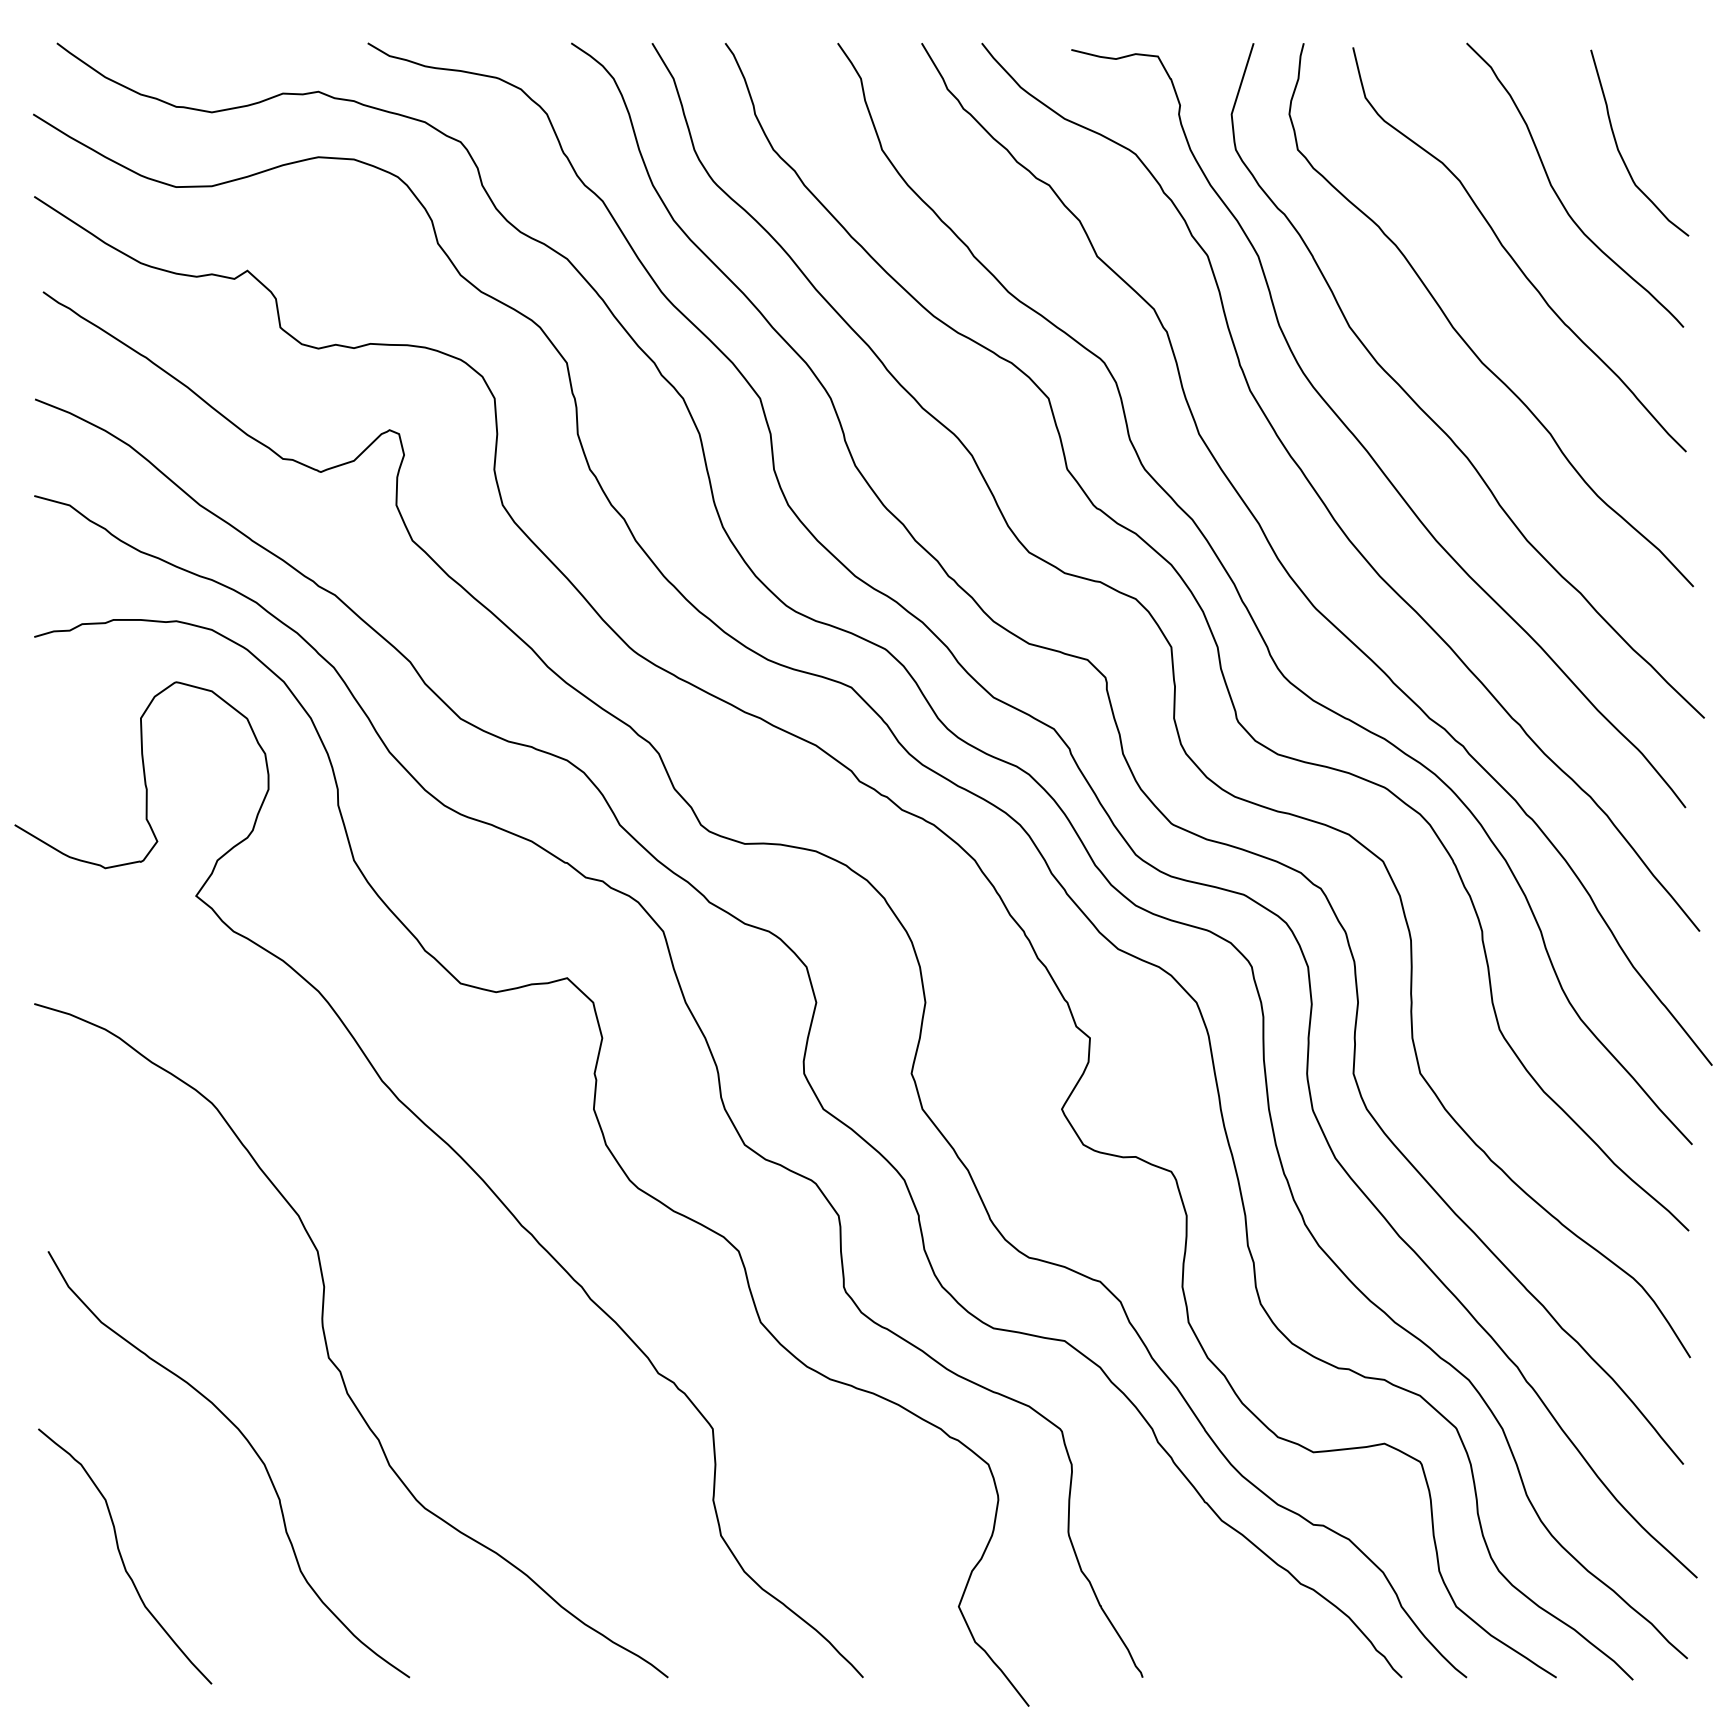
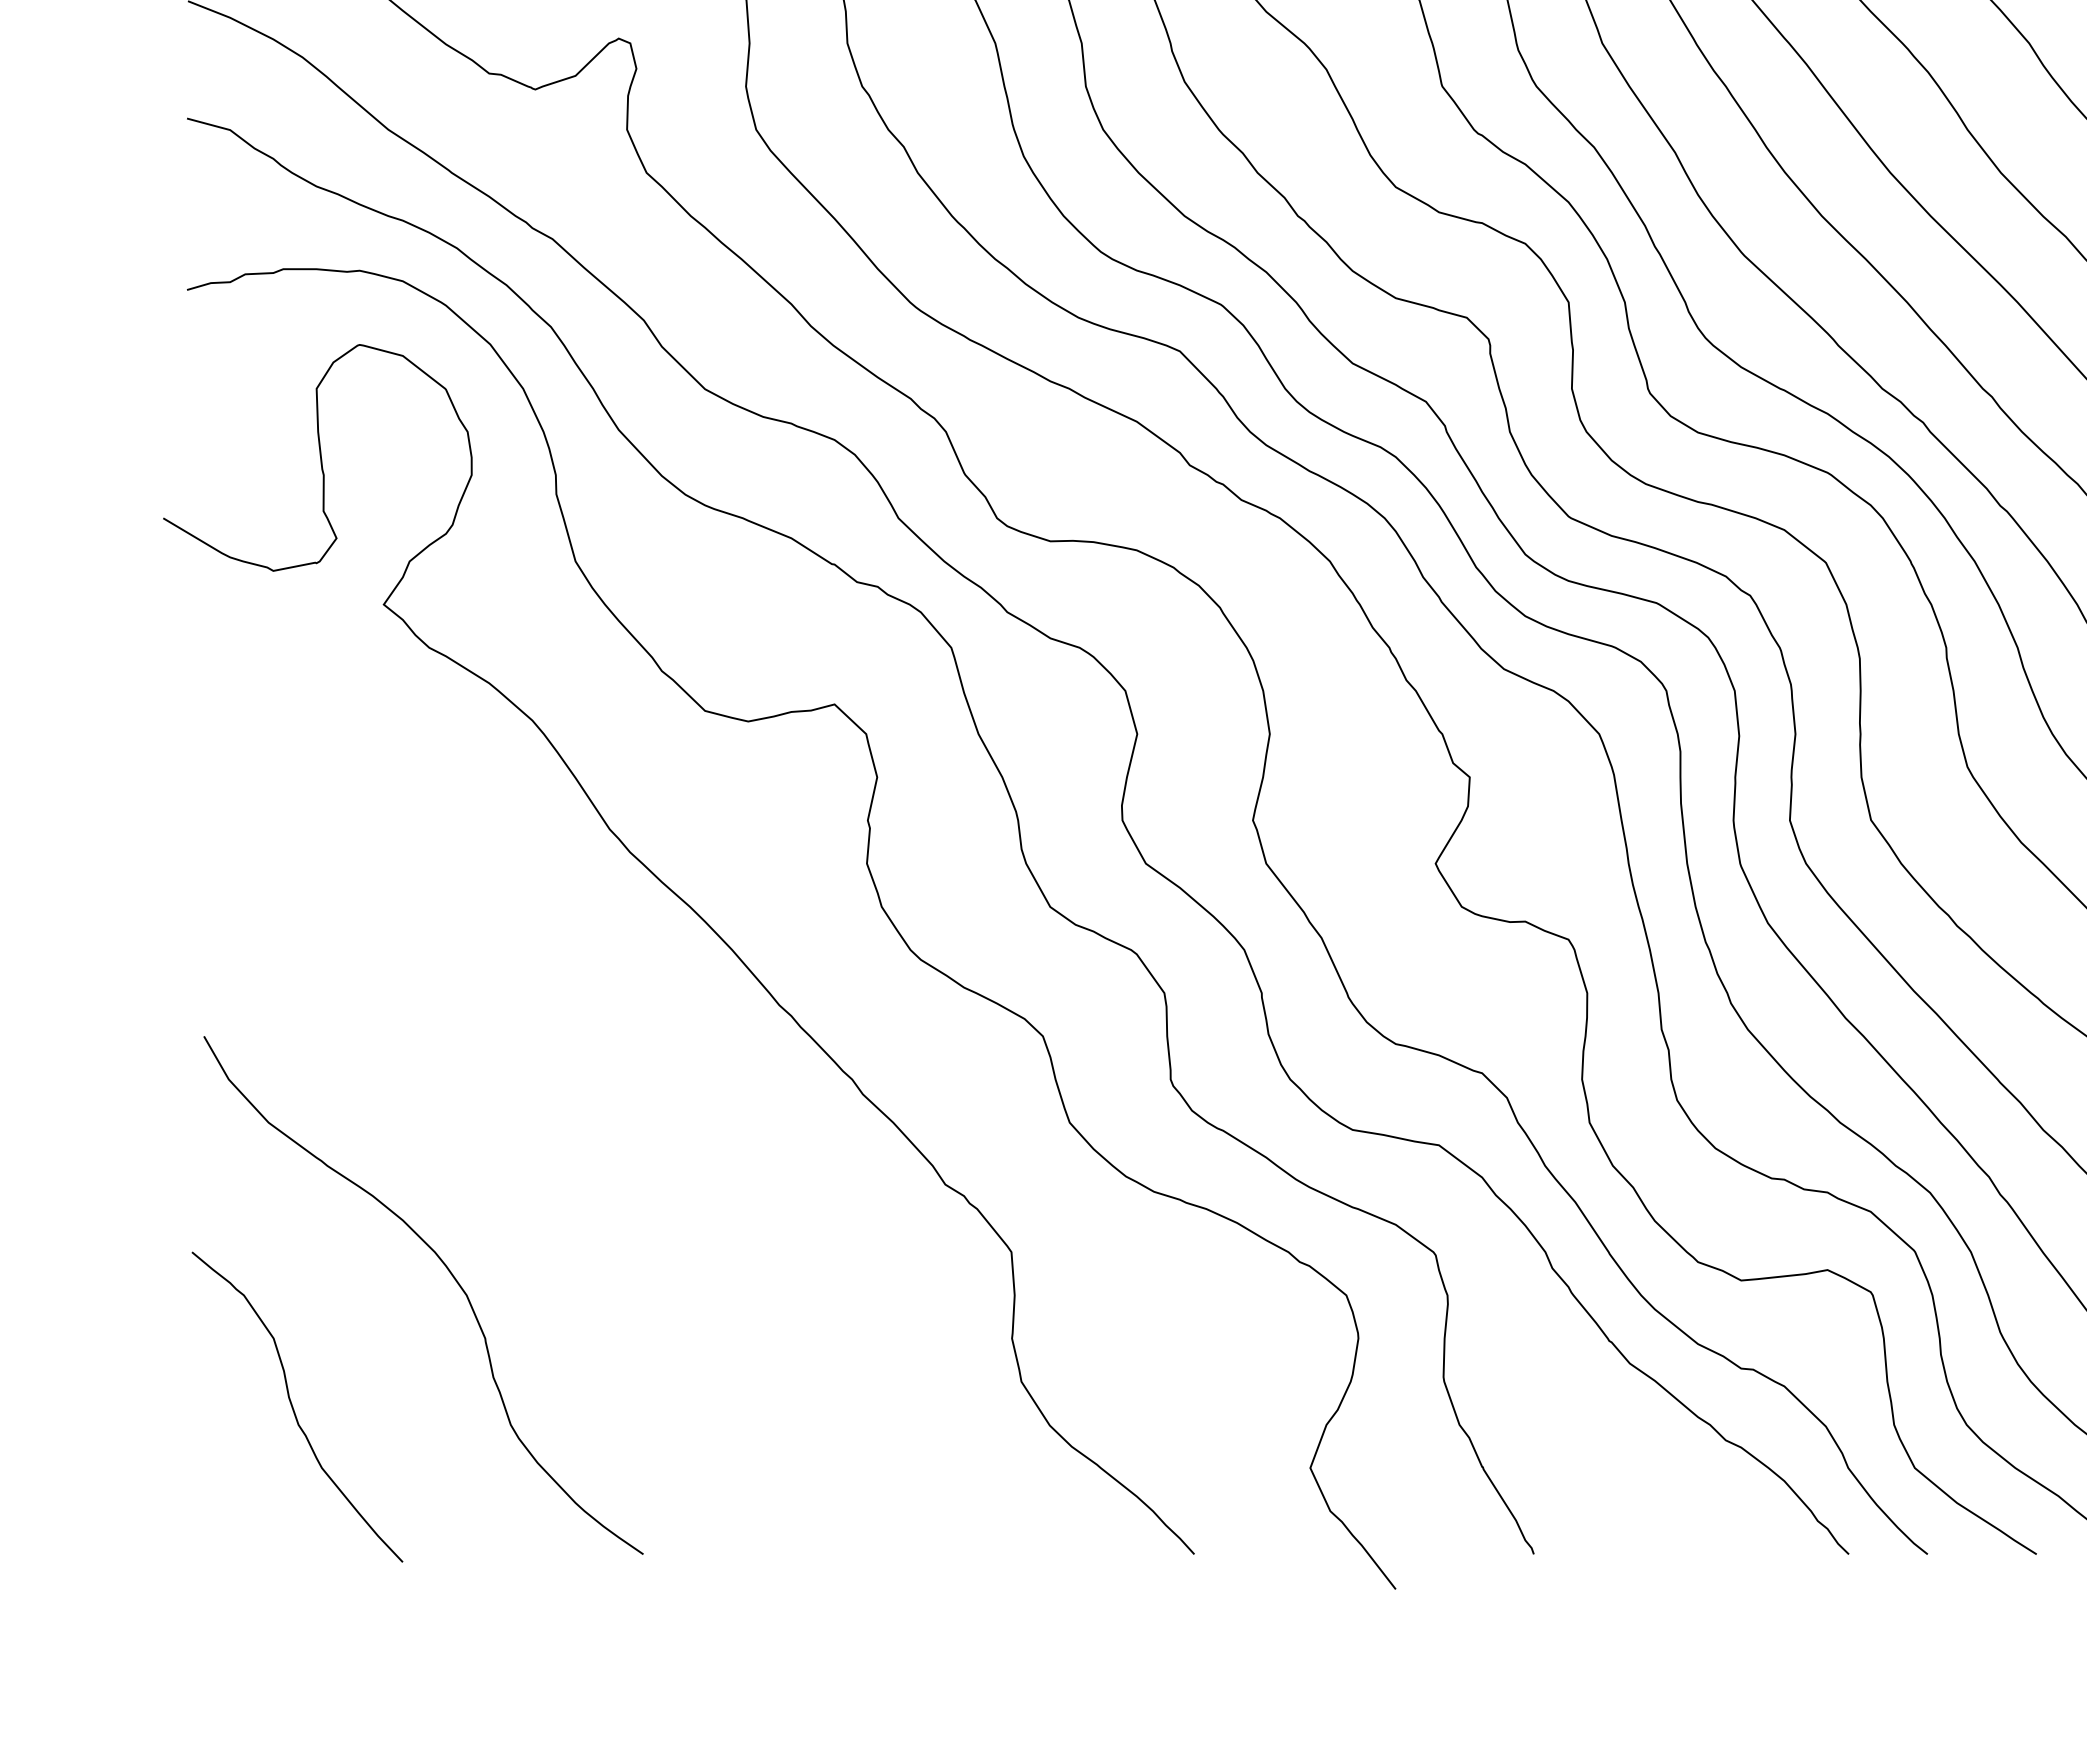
curve: (327, 1344) -> (543, 1149), removed

